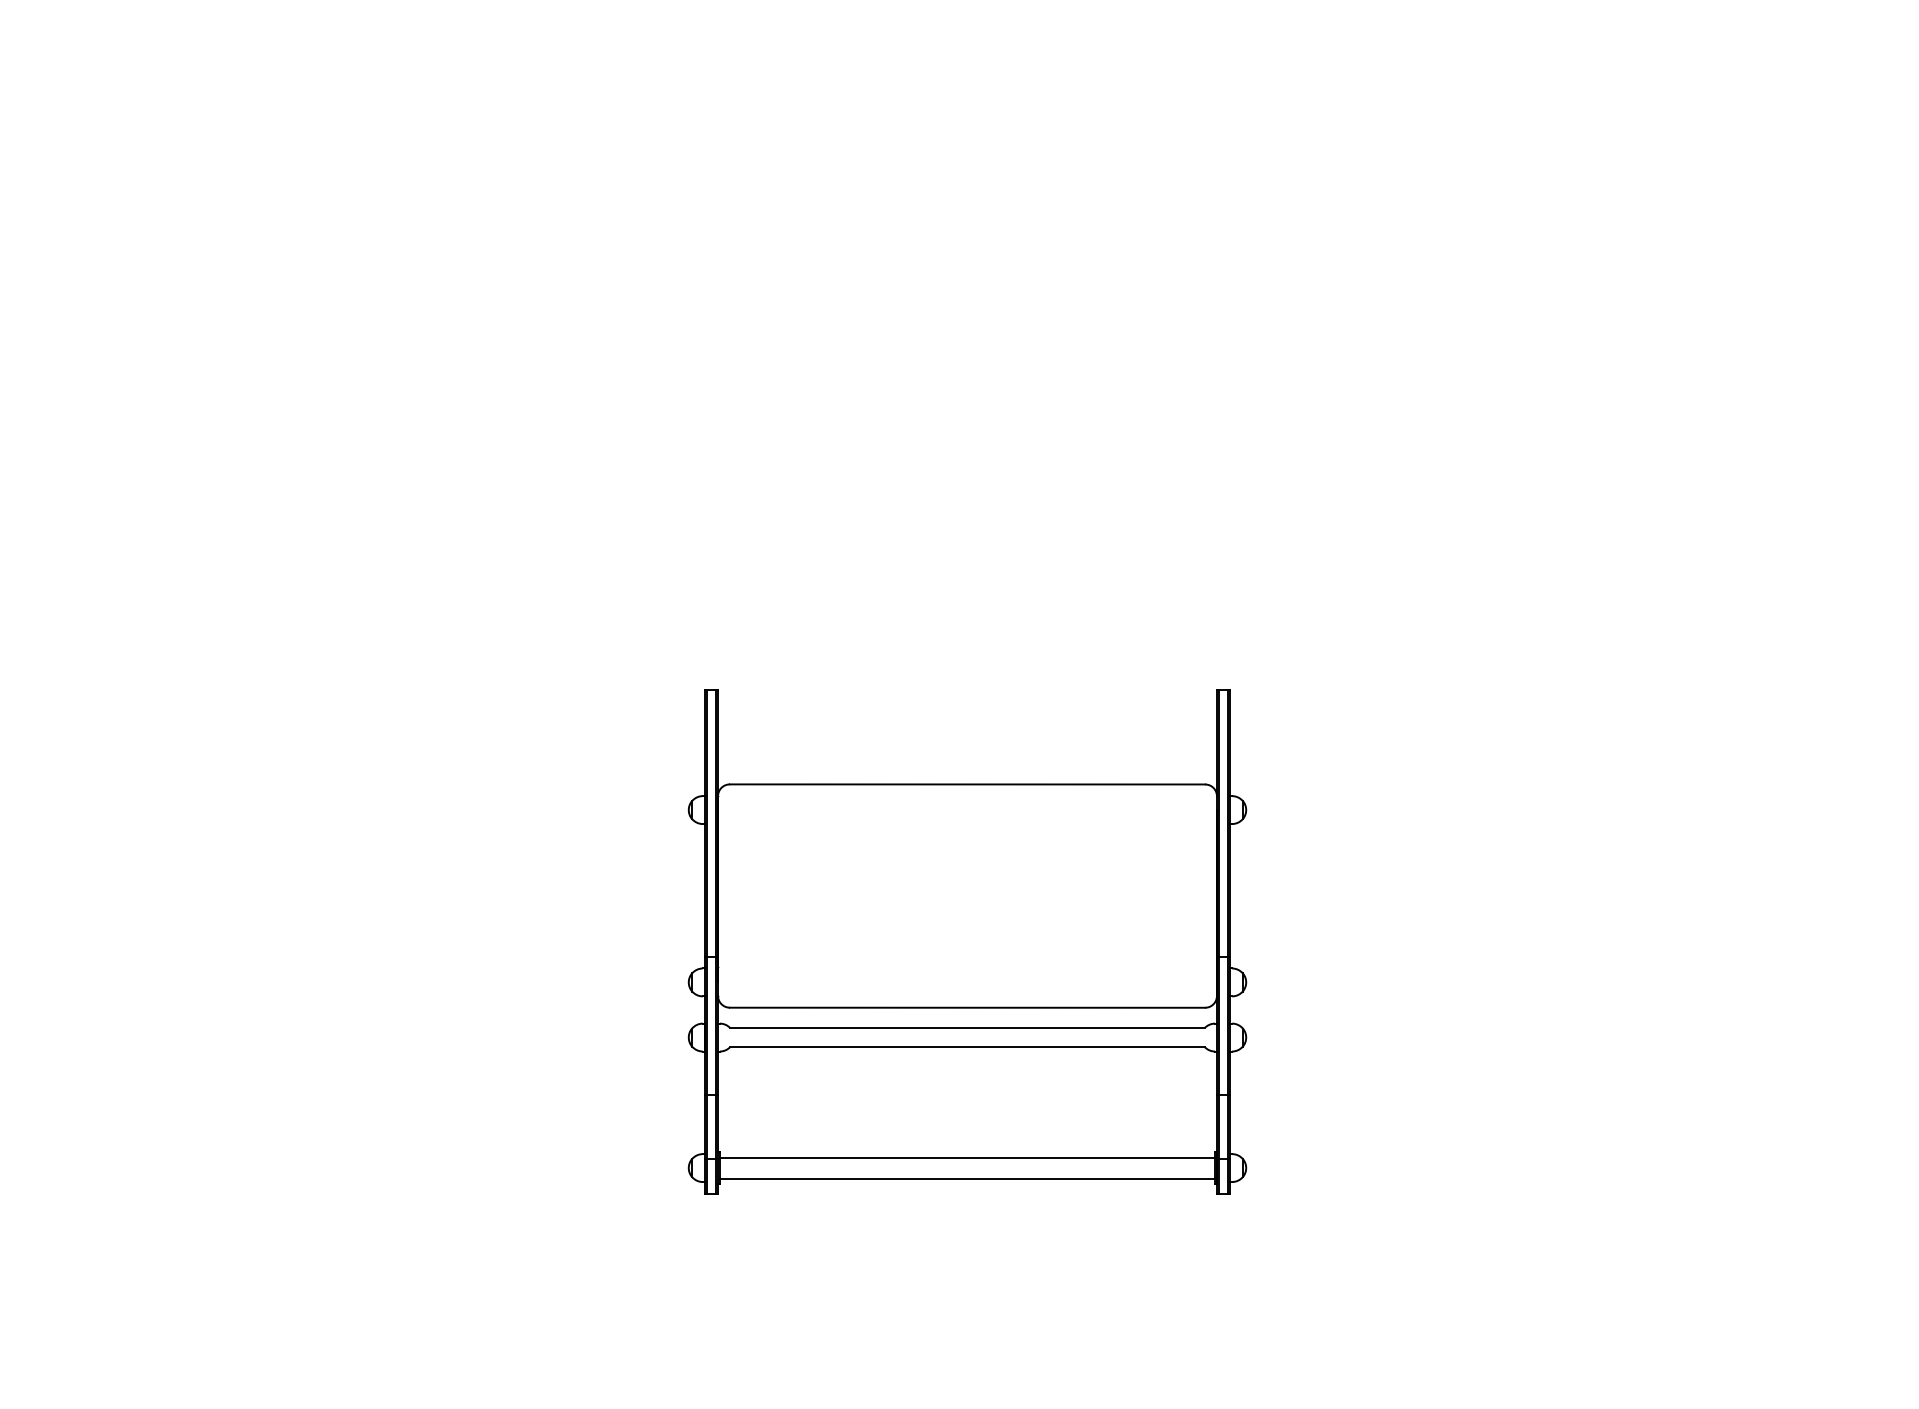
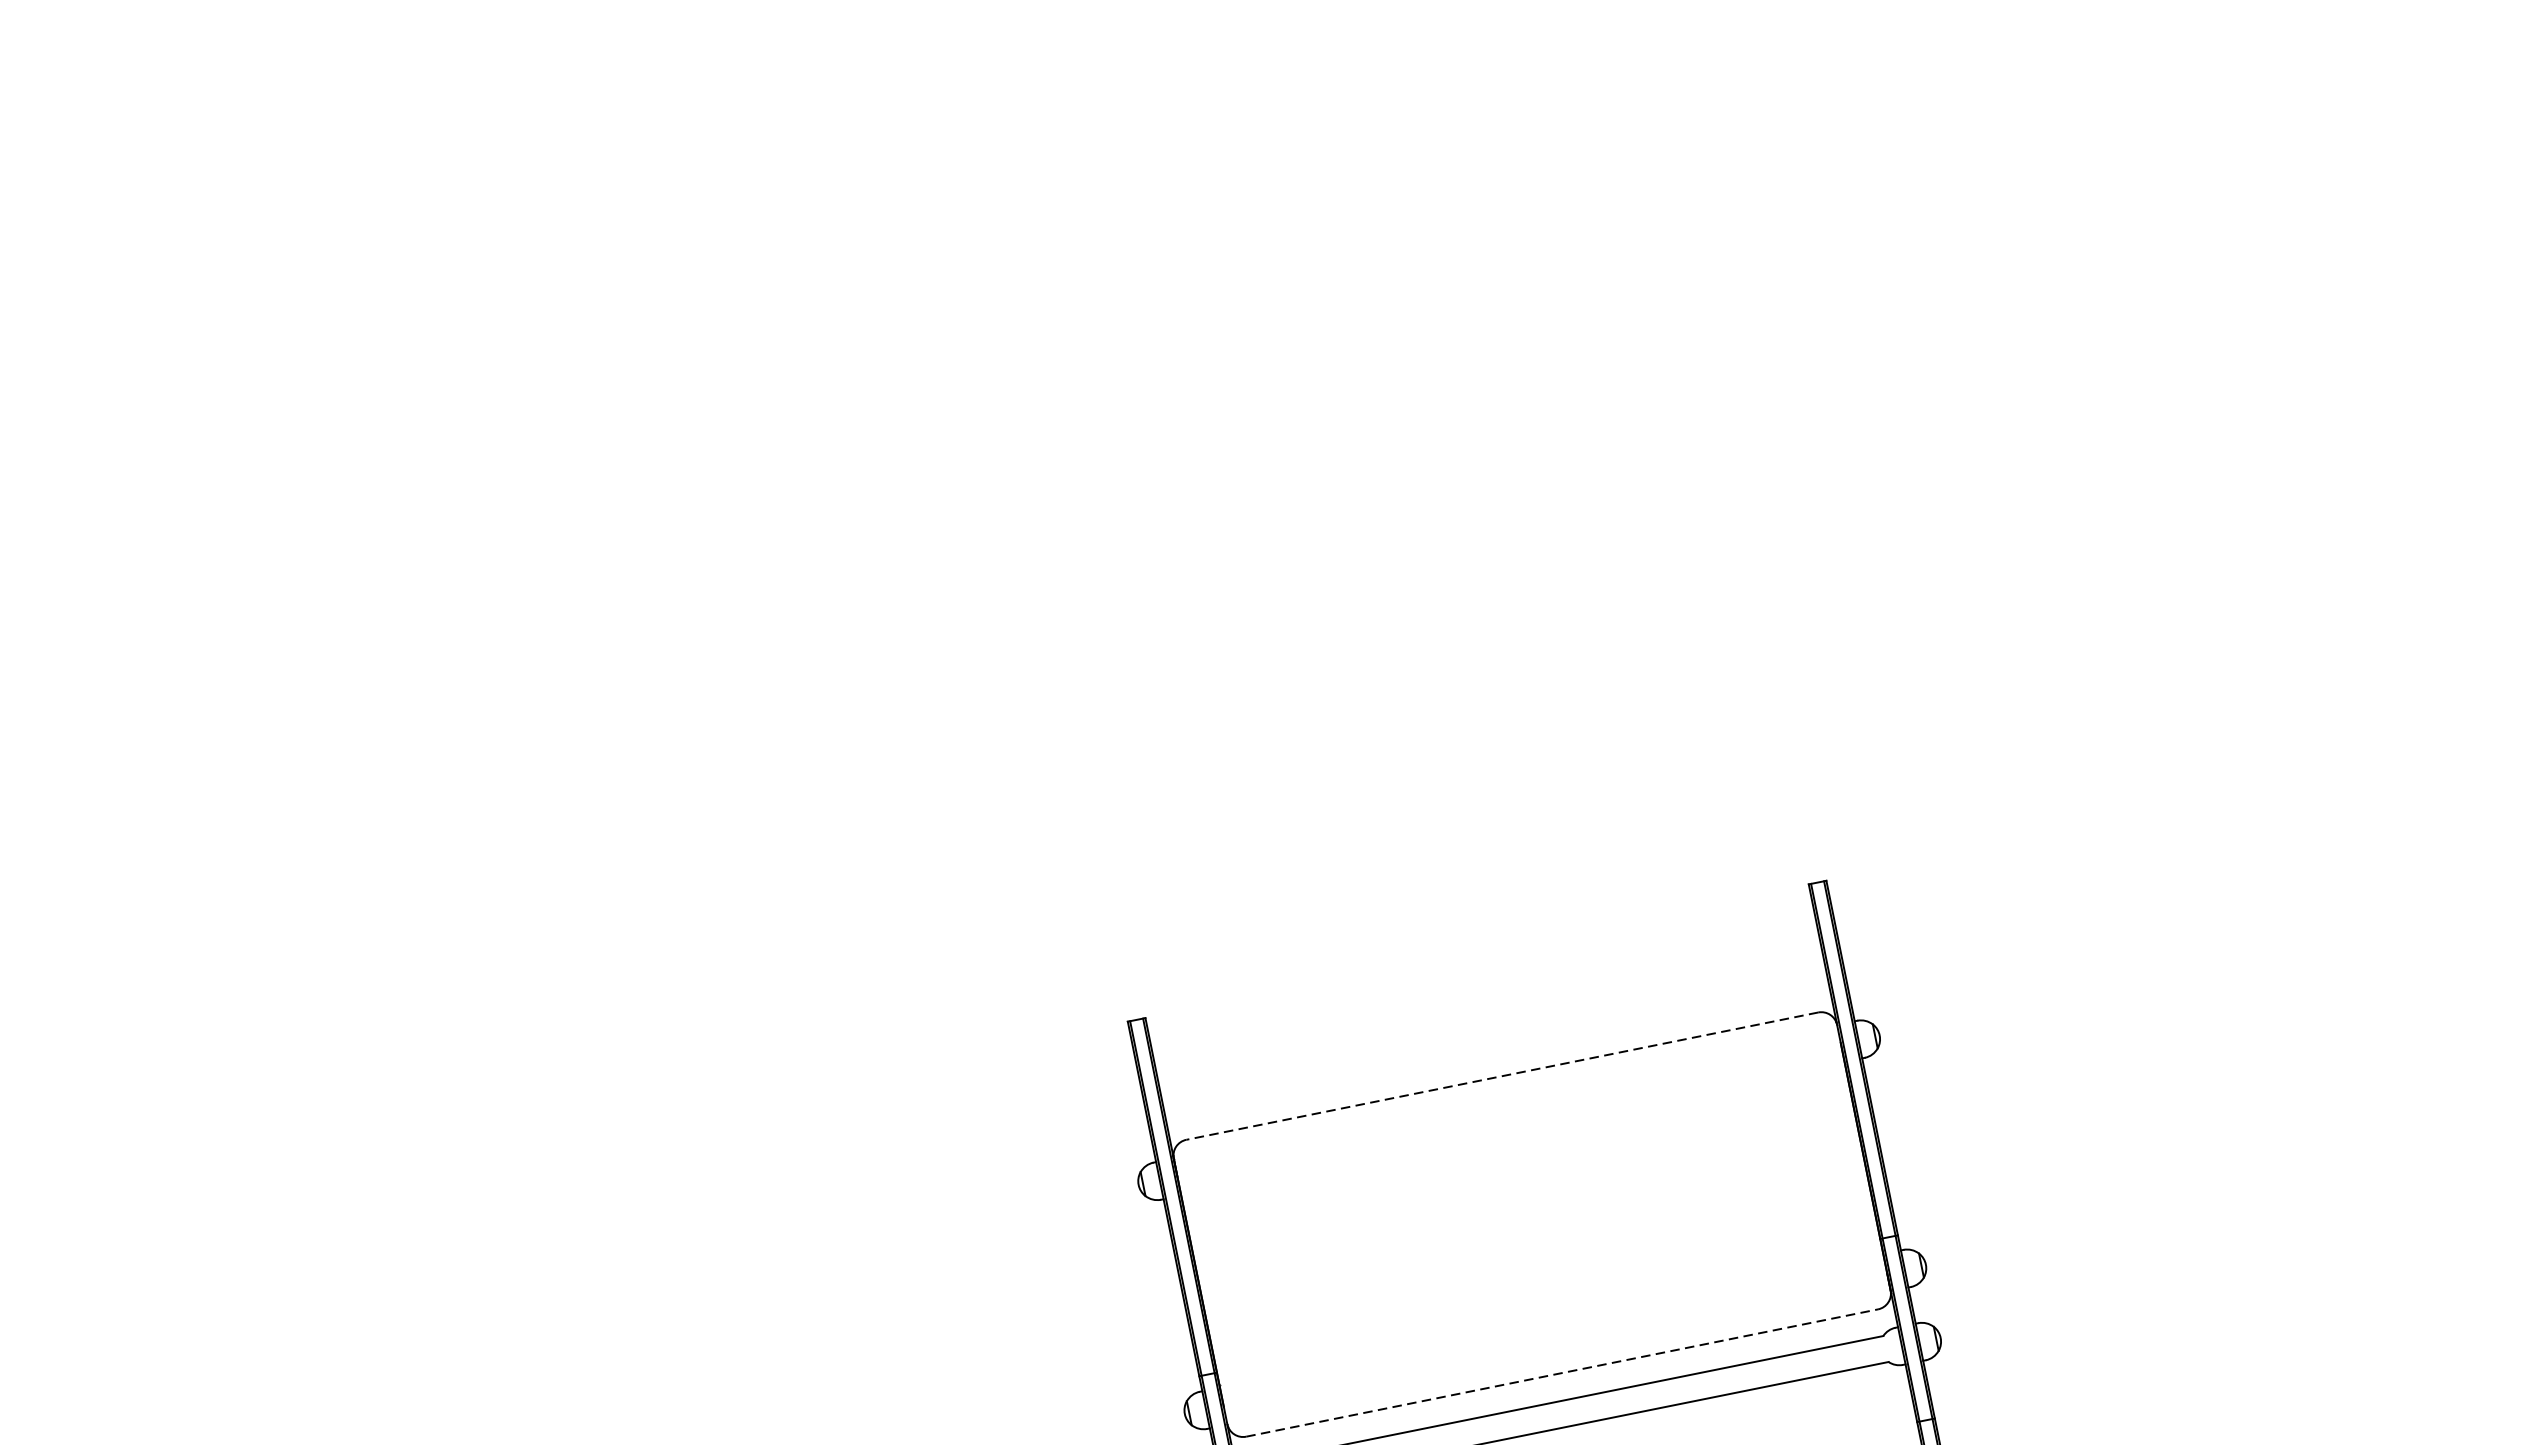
line: (967, 784) -> (1502, 1076), solid -> dashed
line: (967, 1007) -> (1562, 1372), solid -> dashed

